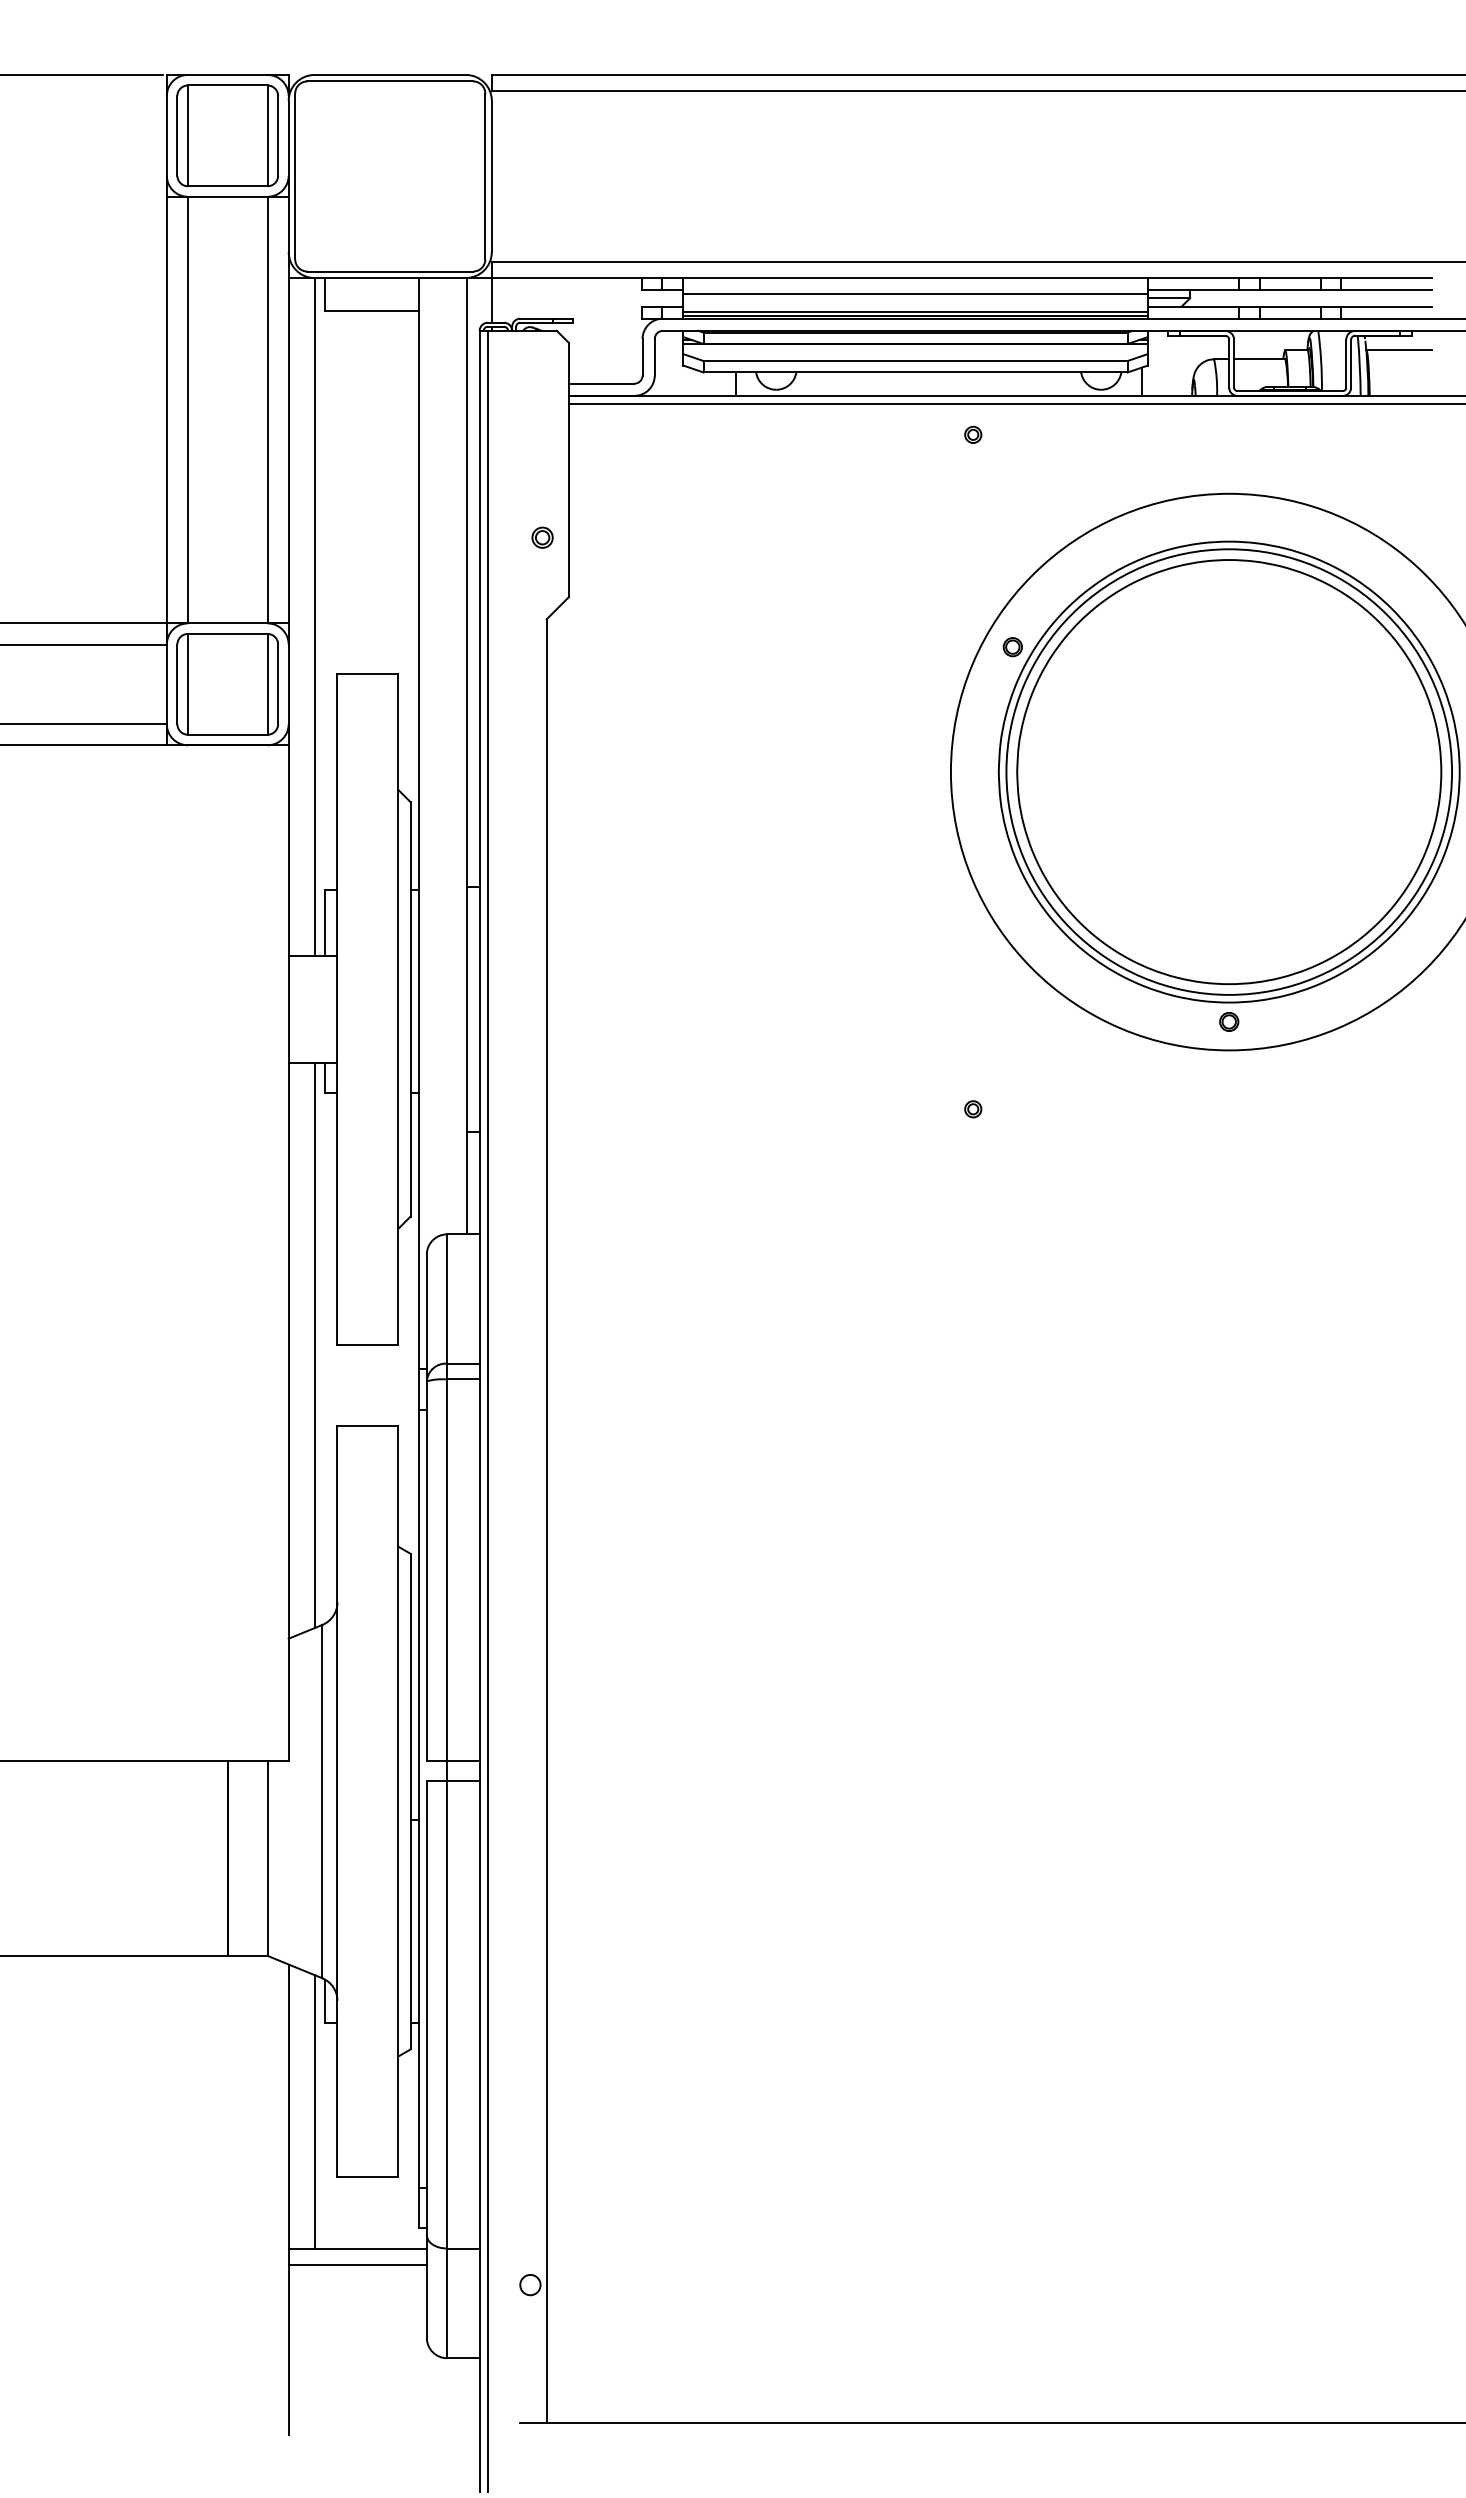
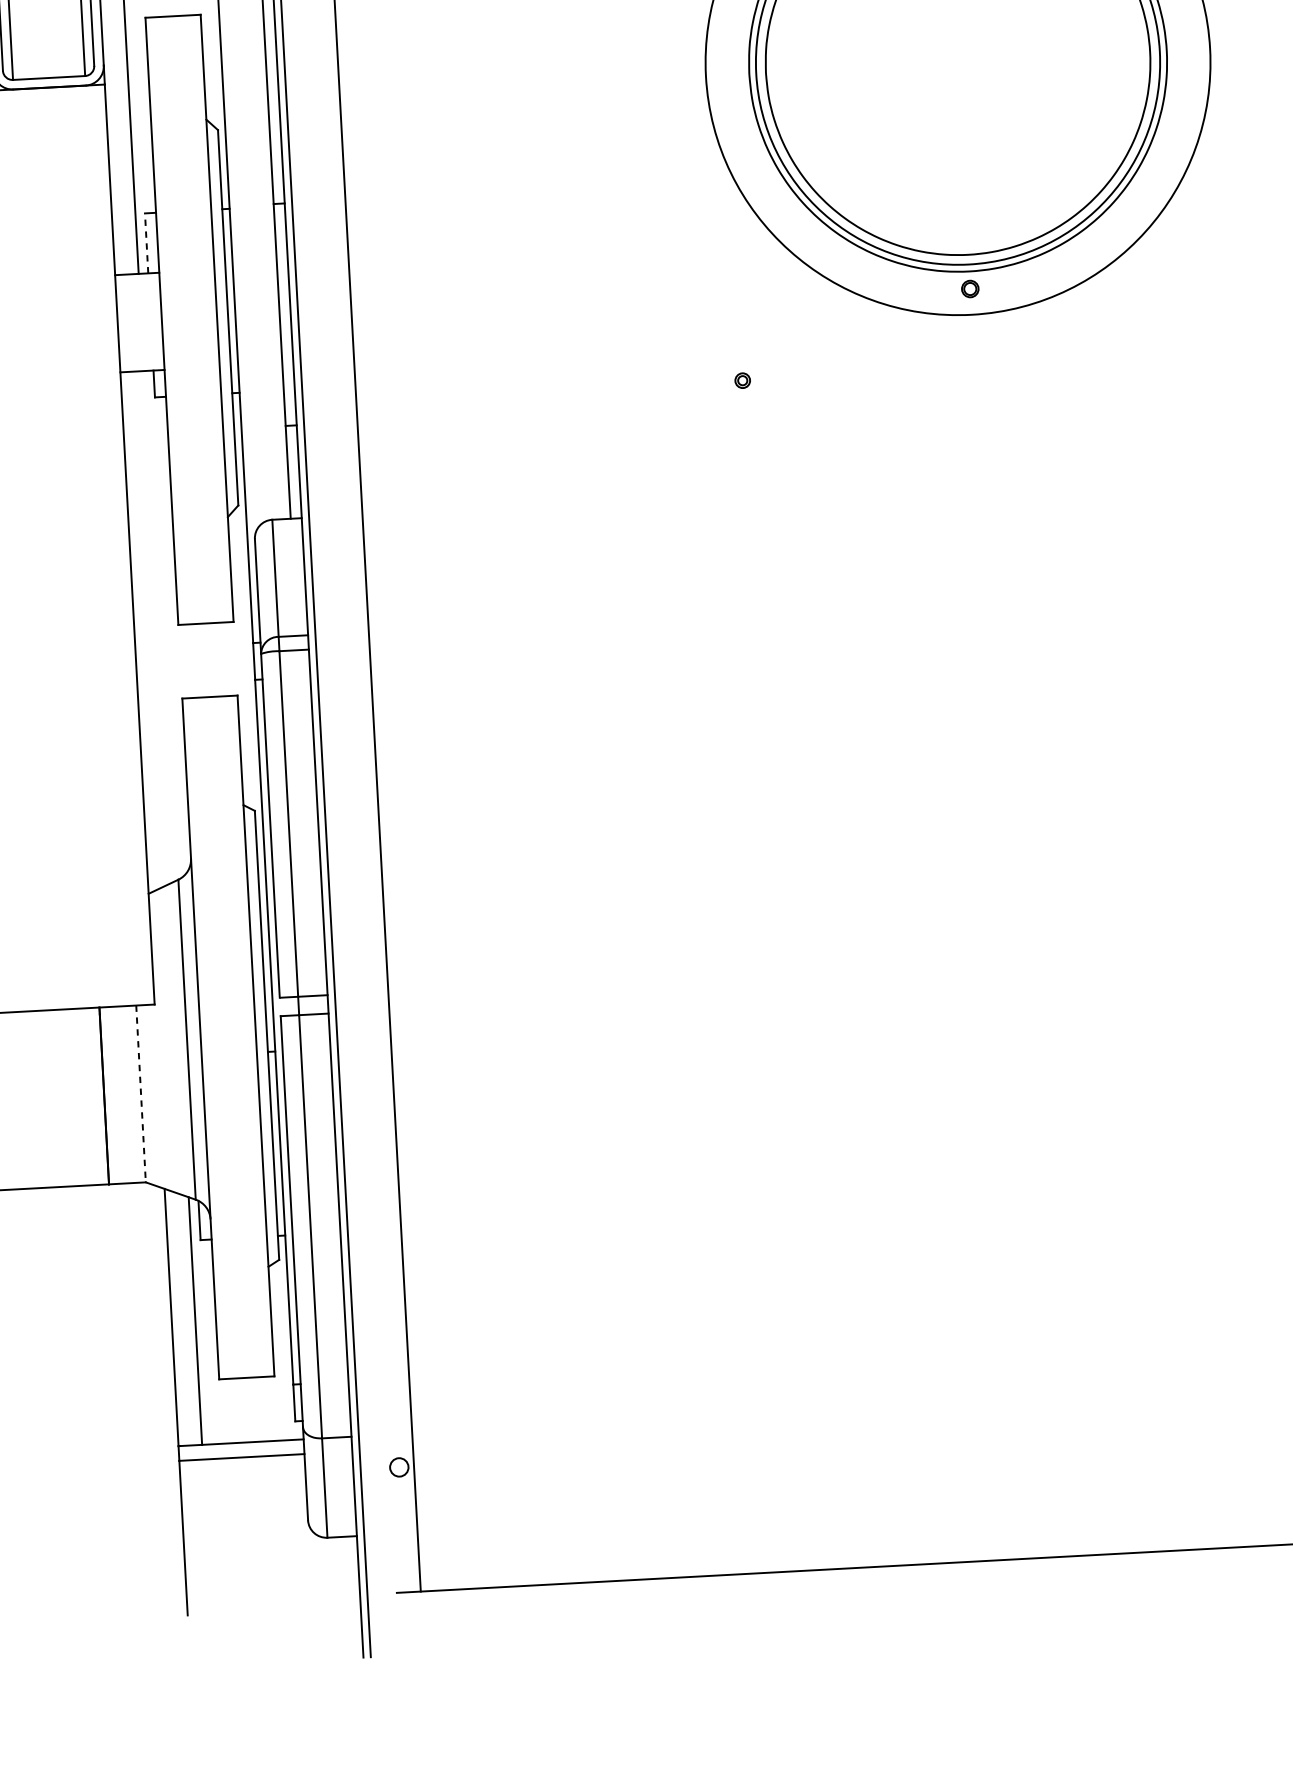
line: (325, 922) -> (146, 243), solid -> dashed
line: (314, 1345) -> (157, 626), removed
line: (268, 1858) -> (141, 1093), solid -> dashed

